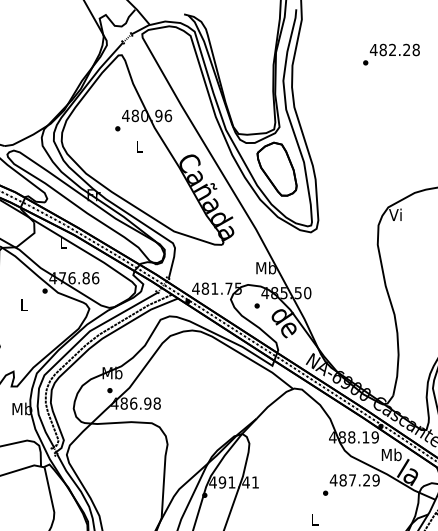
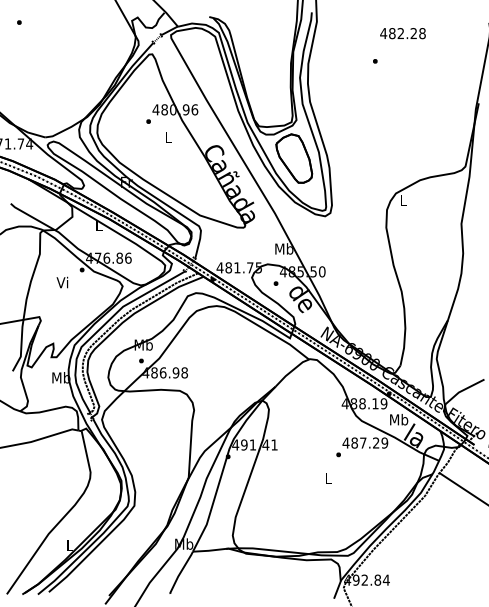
text: (394, 49) -> (402, 33), moved
text: (395, 213) -> (402, 199), Vi -> L
text: (23, 304) -> (62, 282), L -> Vi

